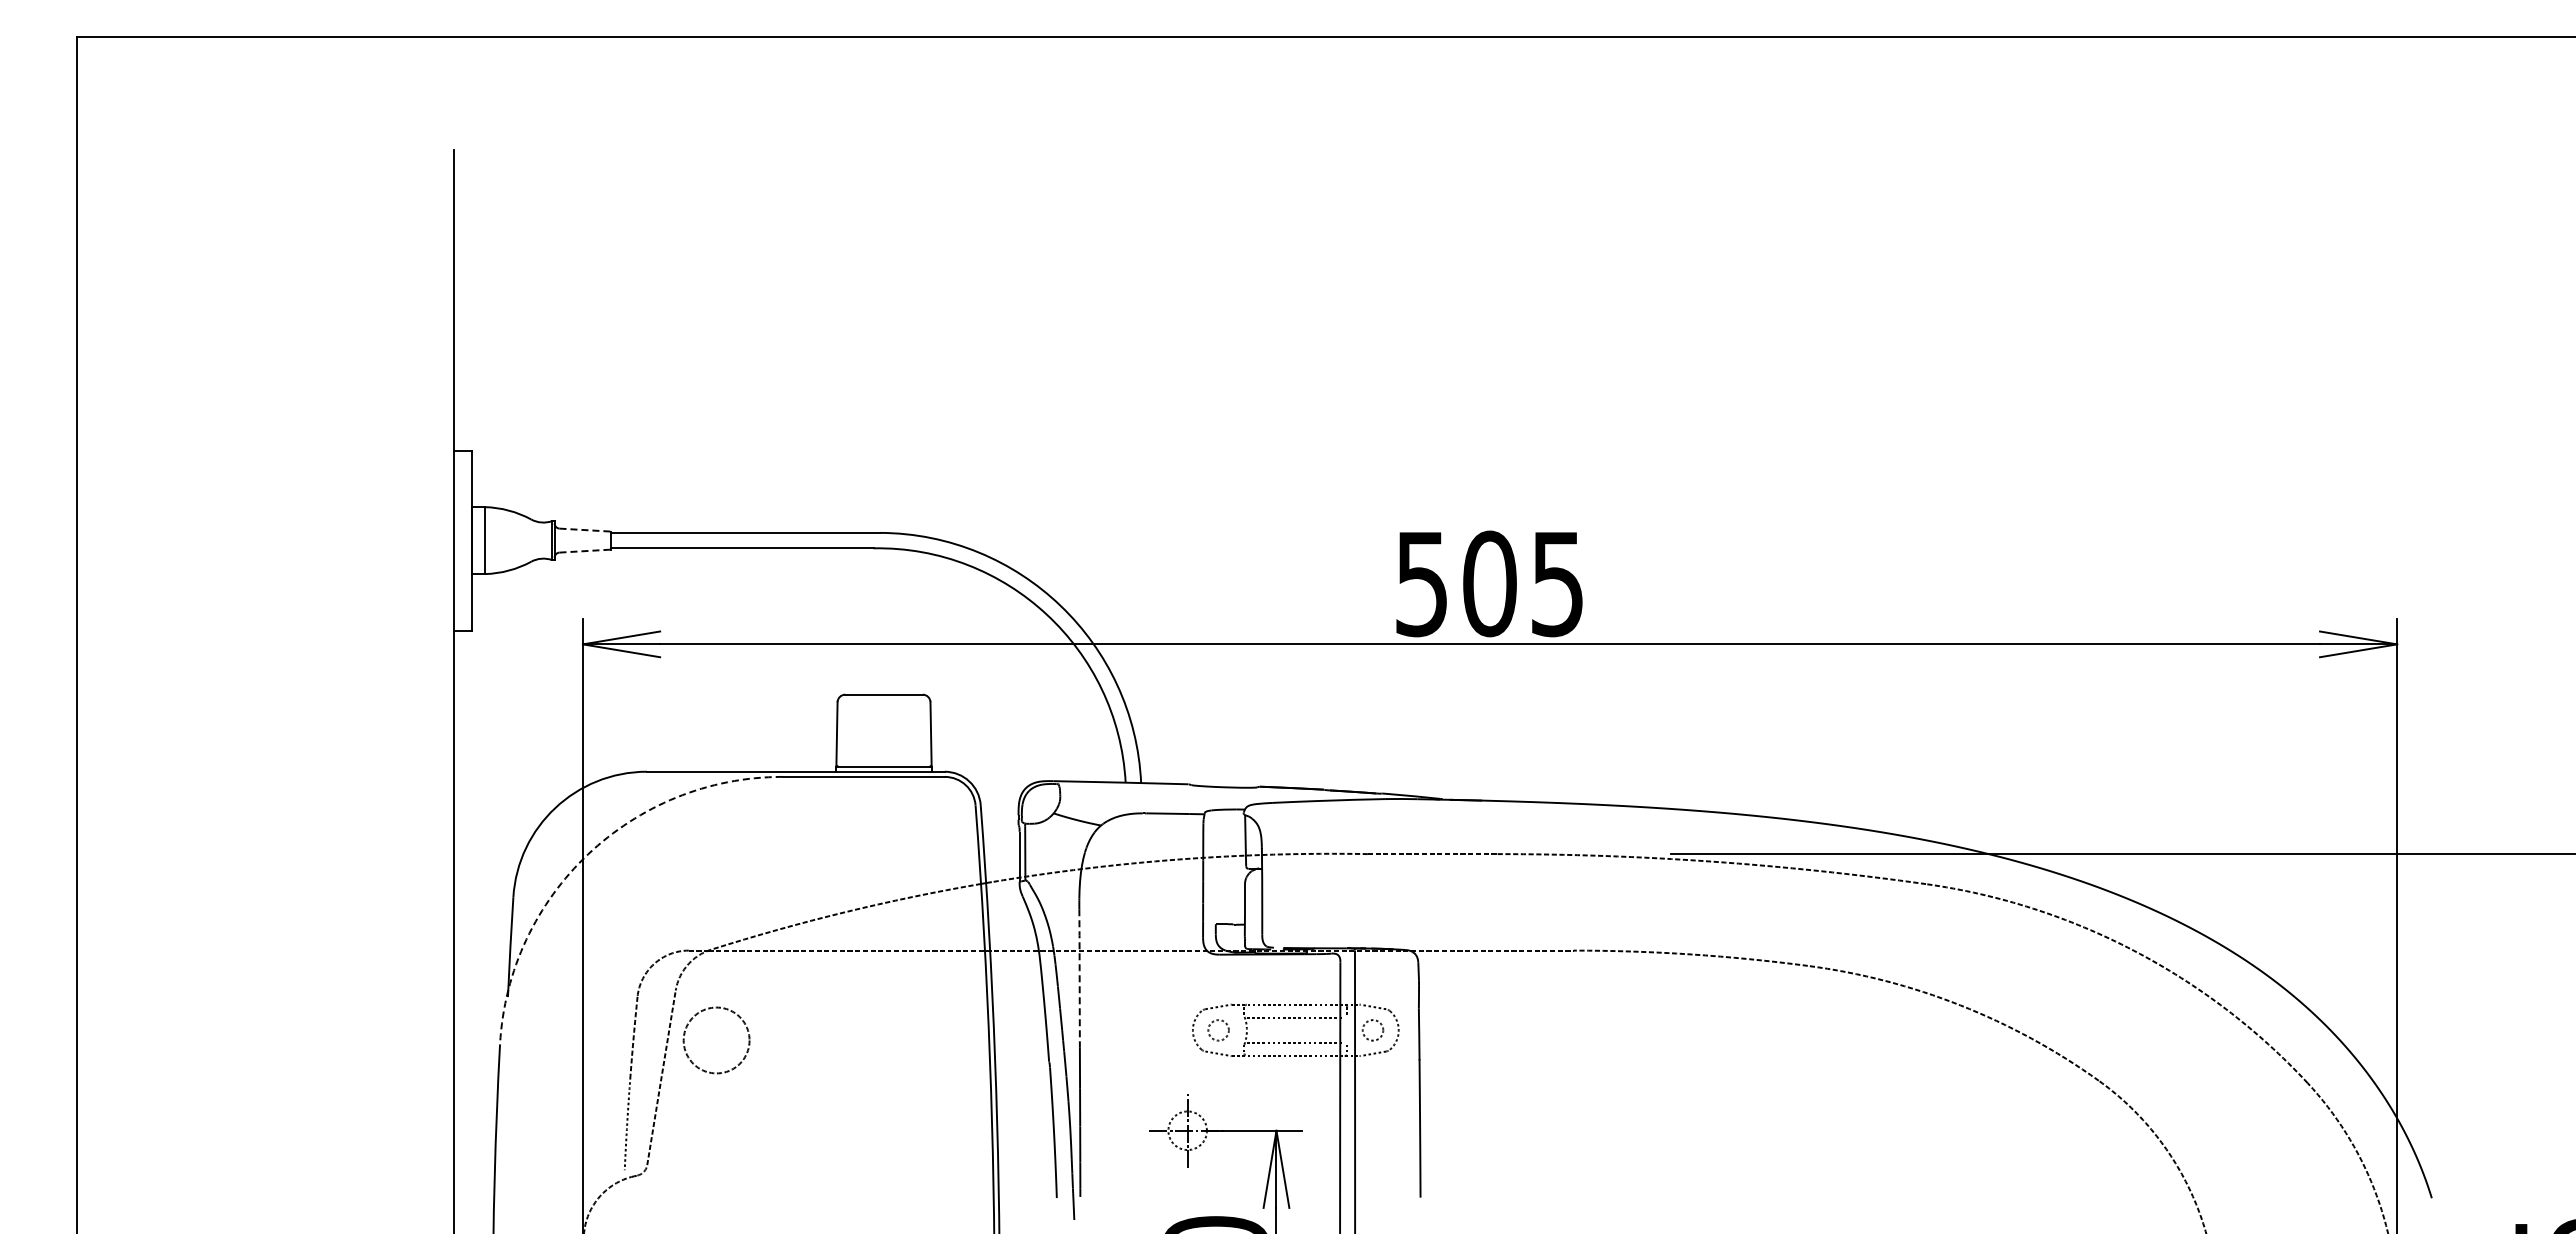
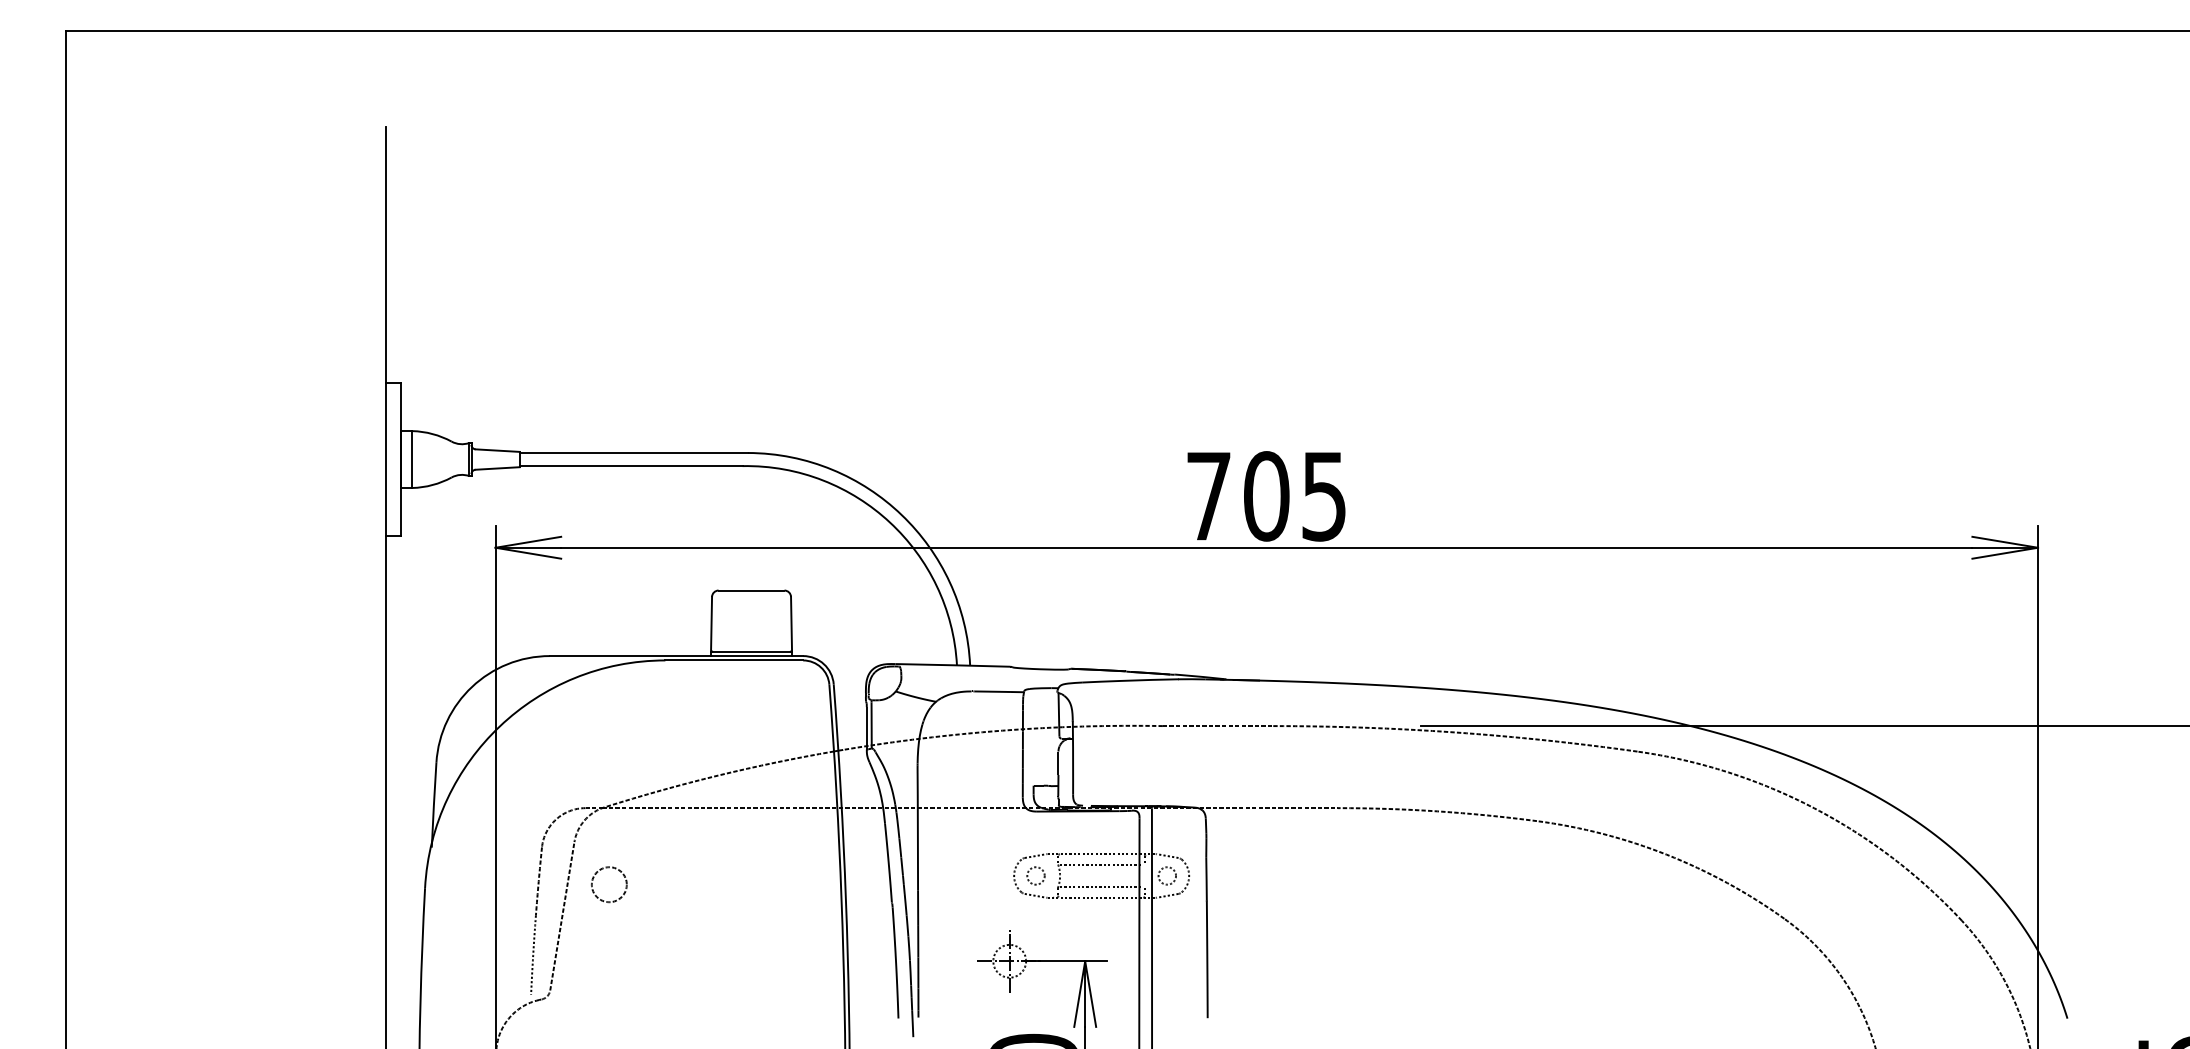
line: (585, 530) -> (497, 450), dashed -> solid
line: (585, 551) -> (497, 468), dashed -> solid
text: (1421, 584) -> (1208, 496), 505 -> 705
arc: (588, 854) -> (500, 726), dashed -> solid
line: (1079, 977) -> (917, 830), dashed -> solid
circle: (716, 1040) -> (609, 884), size x0.62

